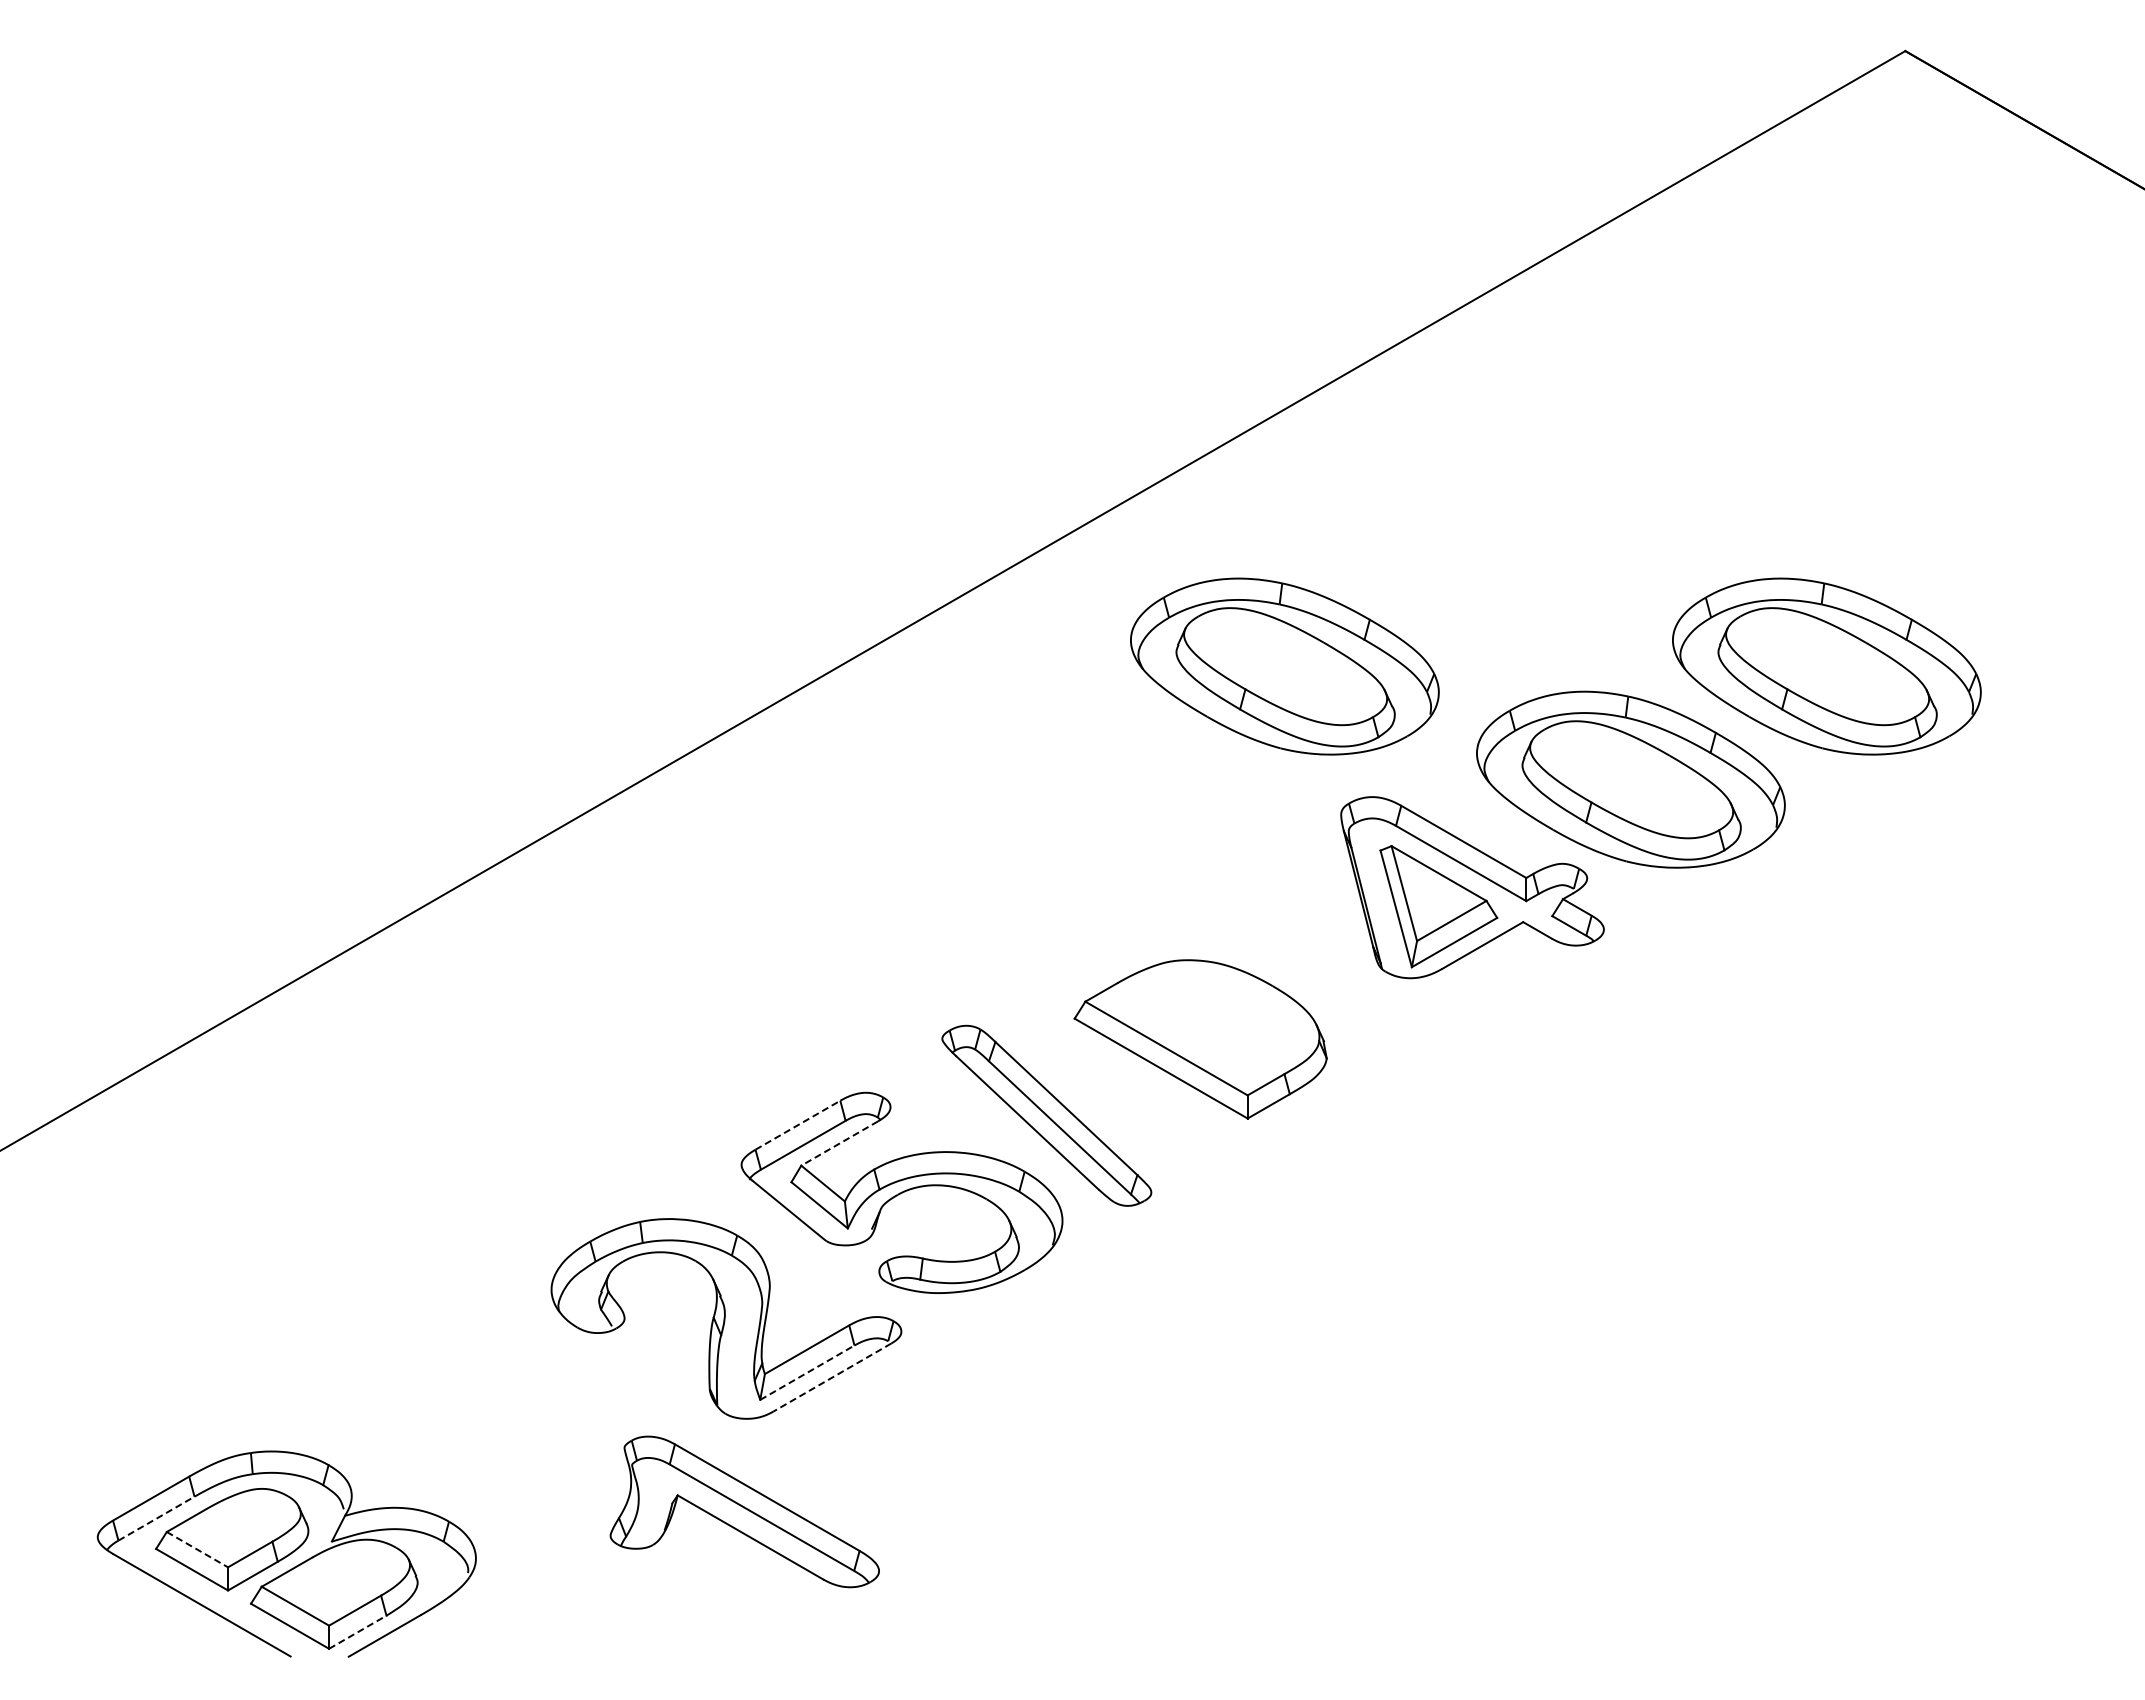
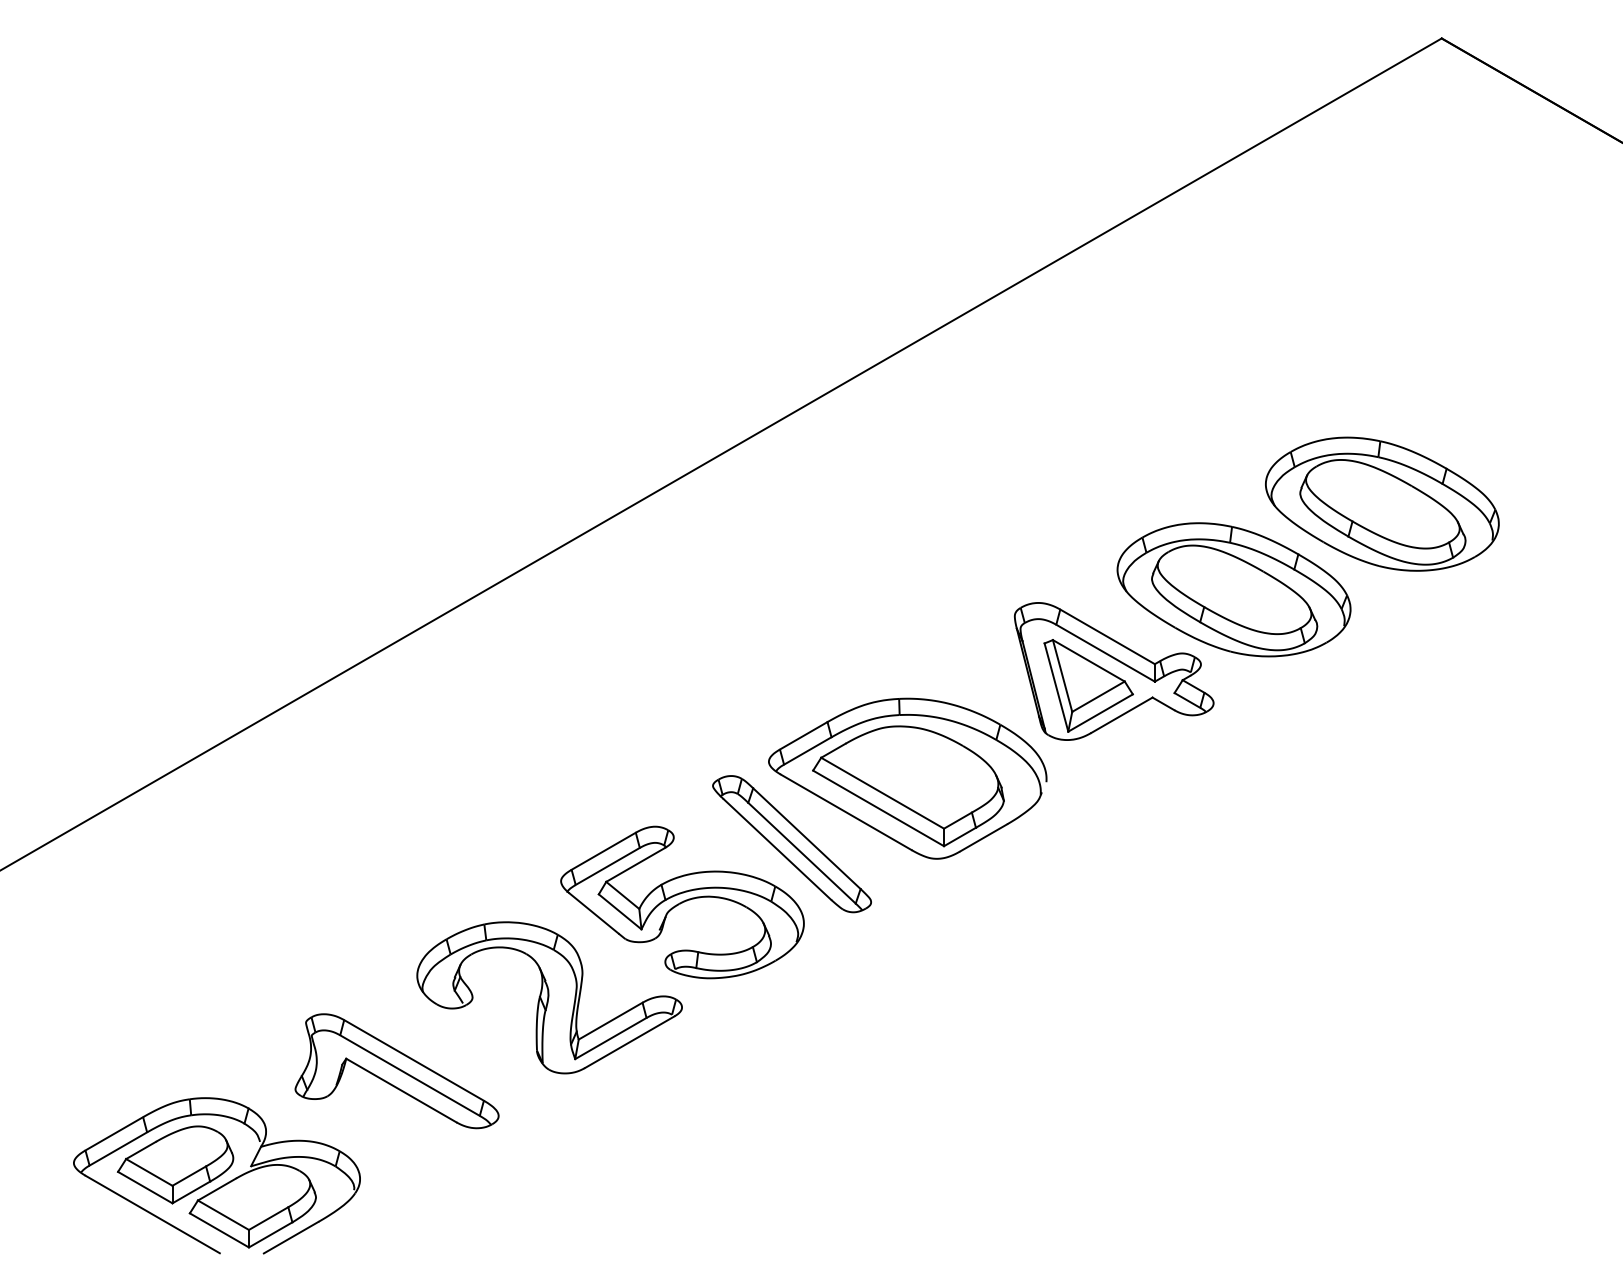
part: (1284, 666) -> (971, 504), removed
part: (1199, 1029) -> (907, 778), added
line: (797, 1125) -> (603, 851), dashed -> solid
line: (839, 1143) -> (635, 865), dashed -> solid
line: (807, 1372) -> (610, 1038), dashed -> solid
line: (831, 1377) -> (629, 1042), dashed -> solid
part: (744, 1511) -> (396, 1070), moved
line: (156, 1518) -> (118, 1148), dashed -> solid
line: (197, 1549) -> (149, 1172), dashed -> solid
line: (358, 1632) -> (271, 1235), dashed -> solid

